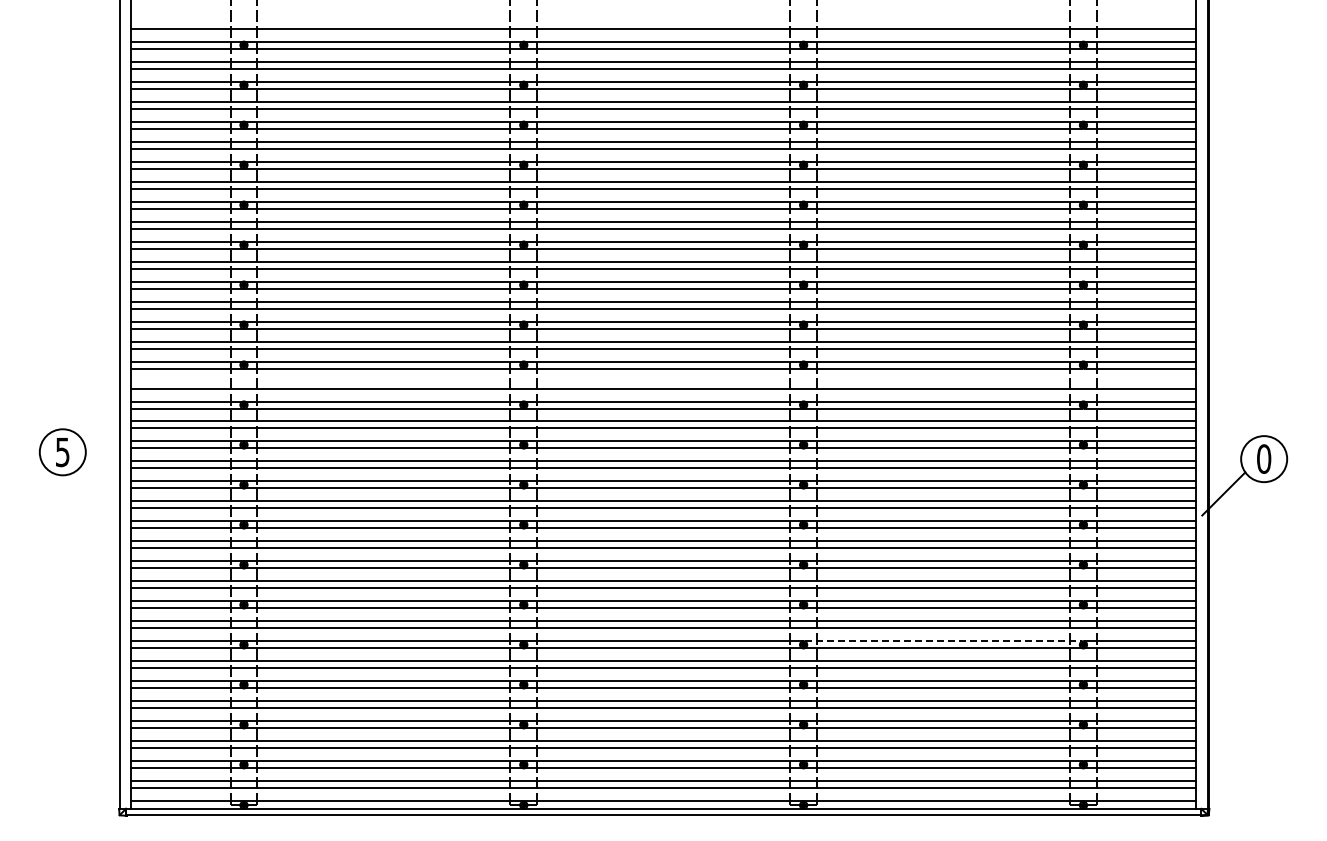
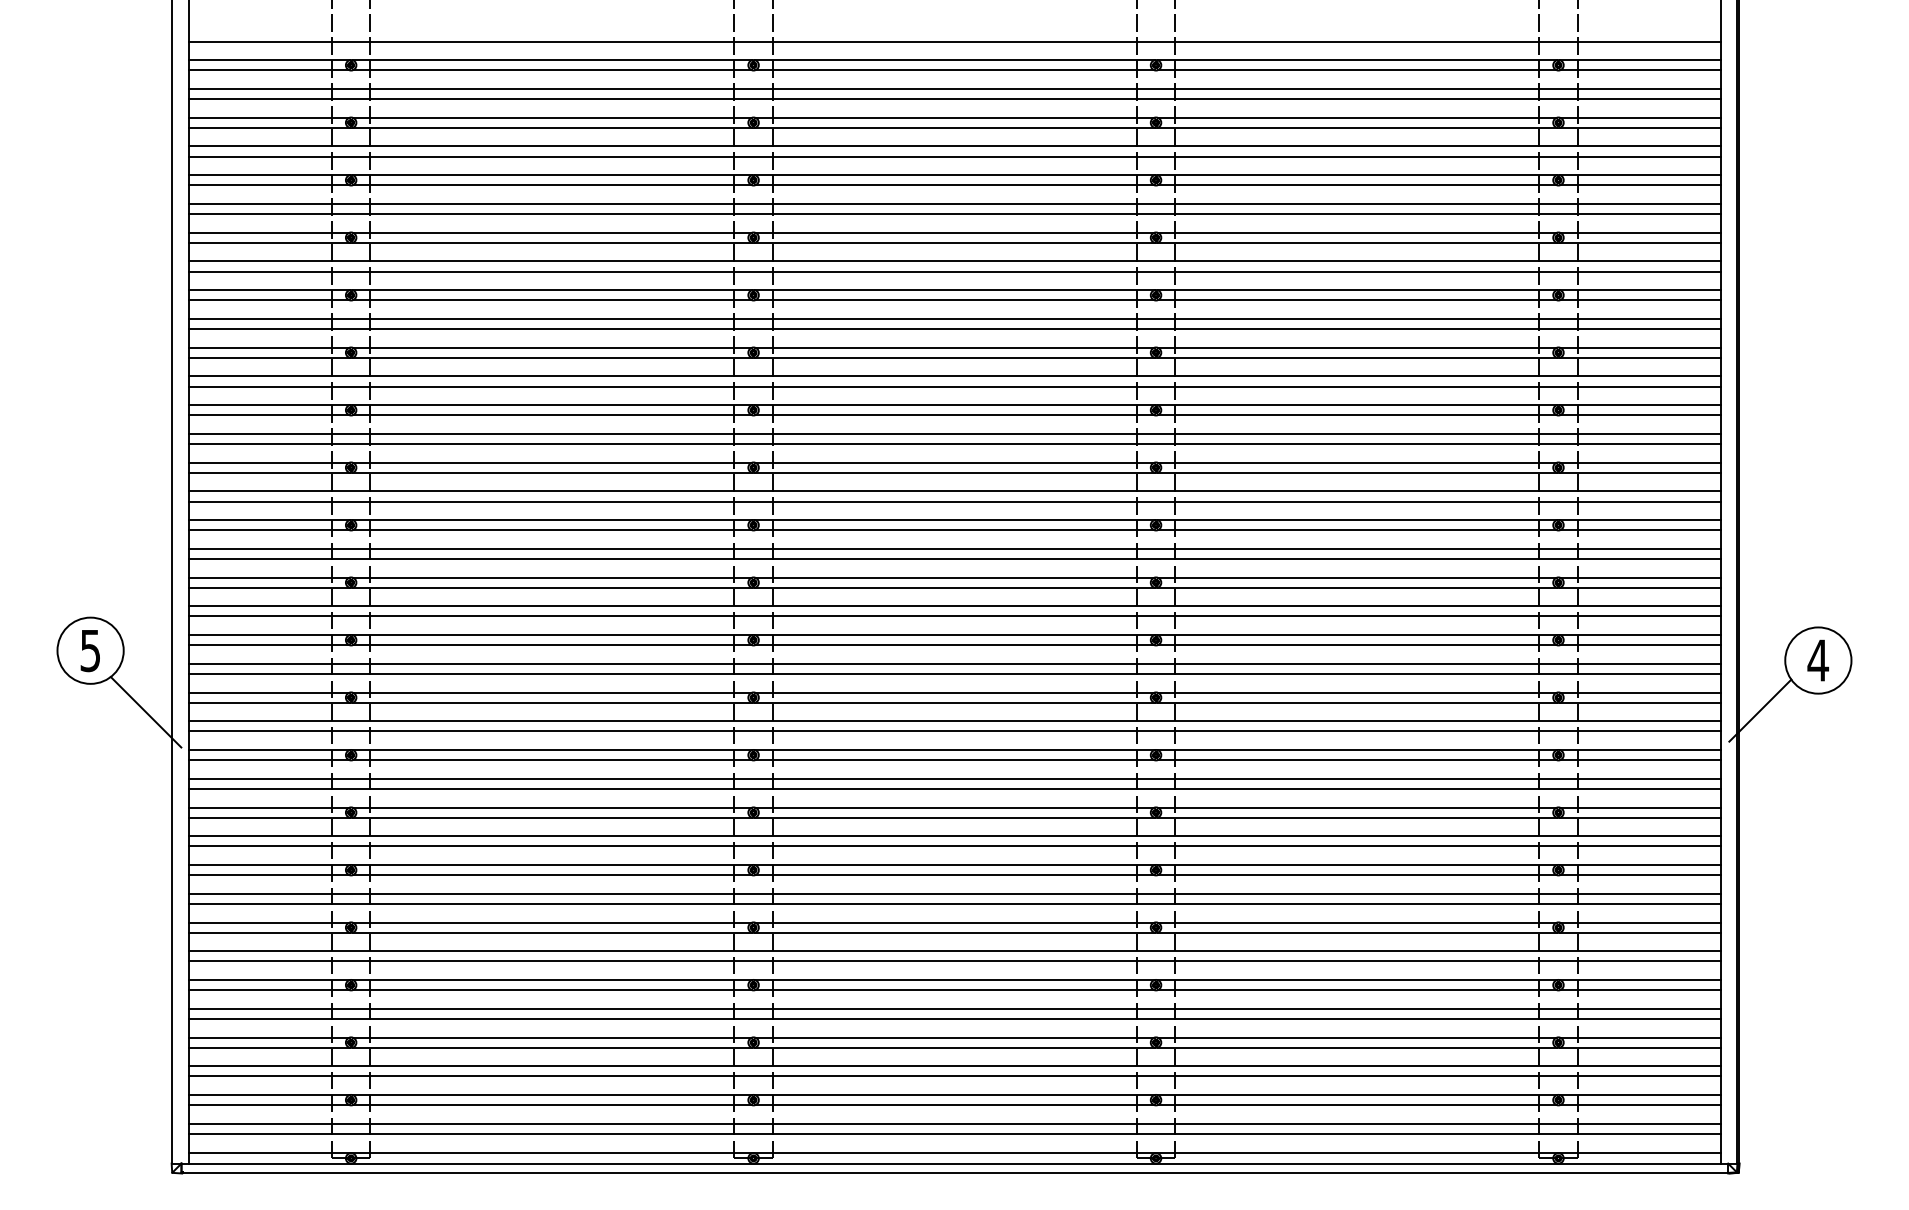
line: (663, 381) -> (954, 548), added
text: (1263, 458) -> (1817, 659), 0 -> 4
line: (100, 494) -> (144, 711), added
line: (943, 641) -> (1357, 922), dashed -> solid

